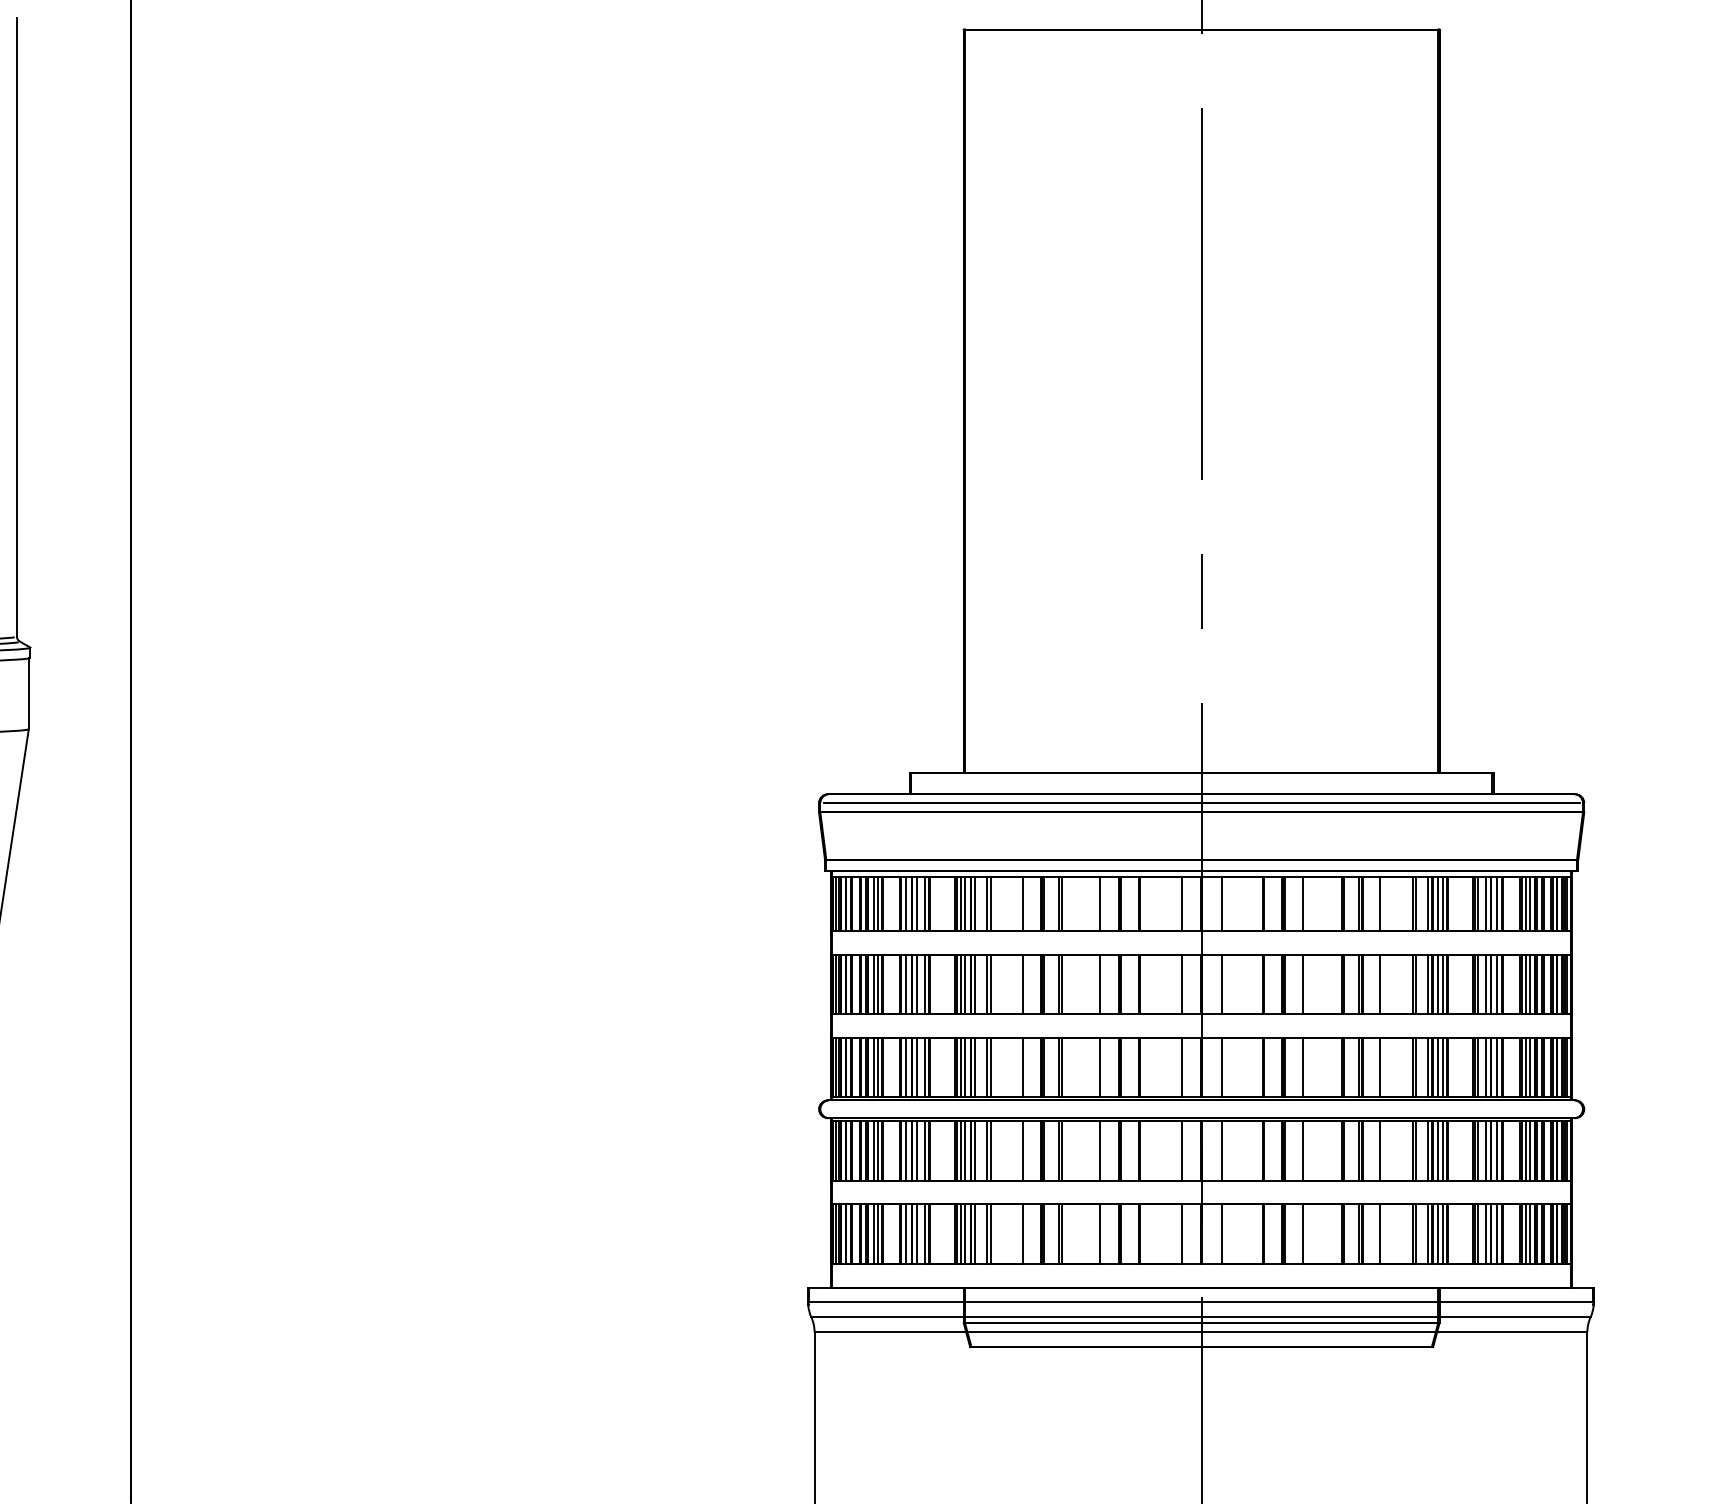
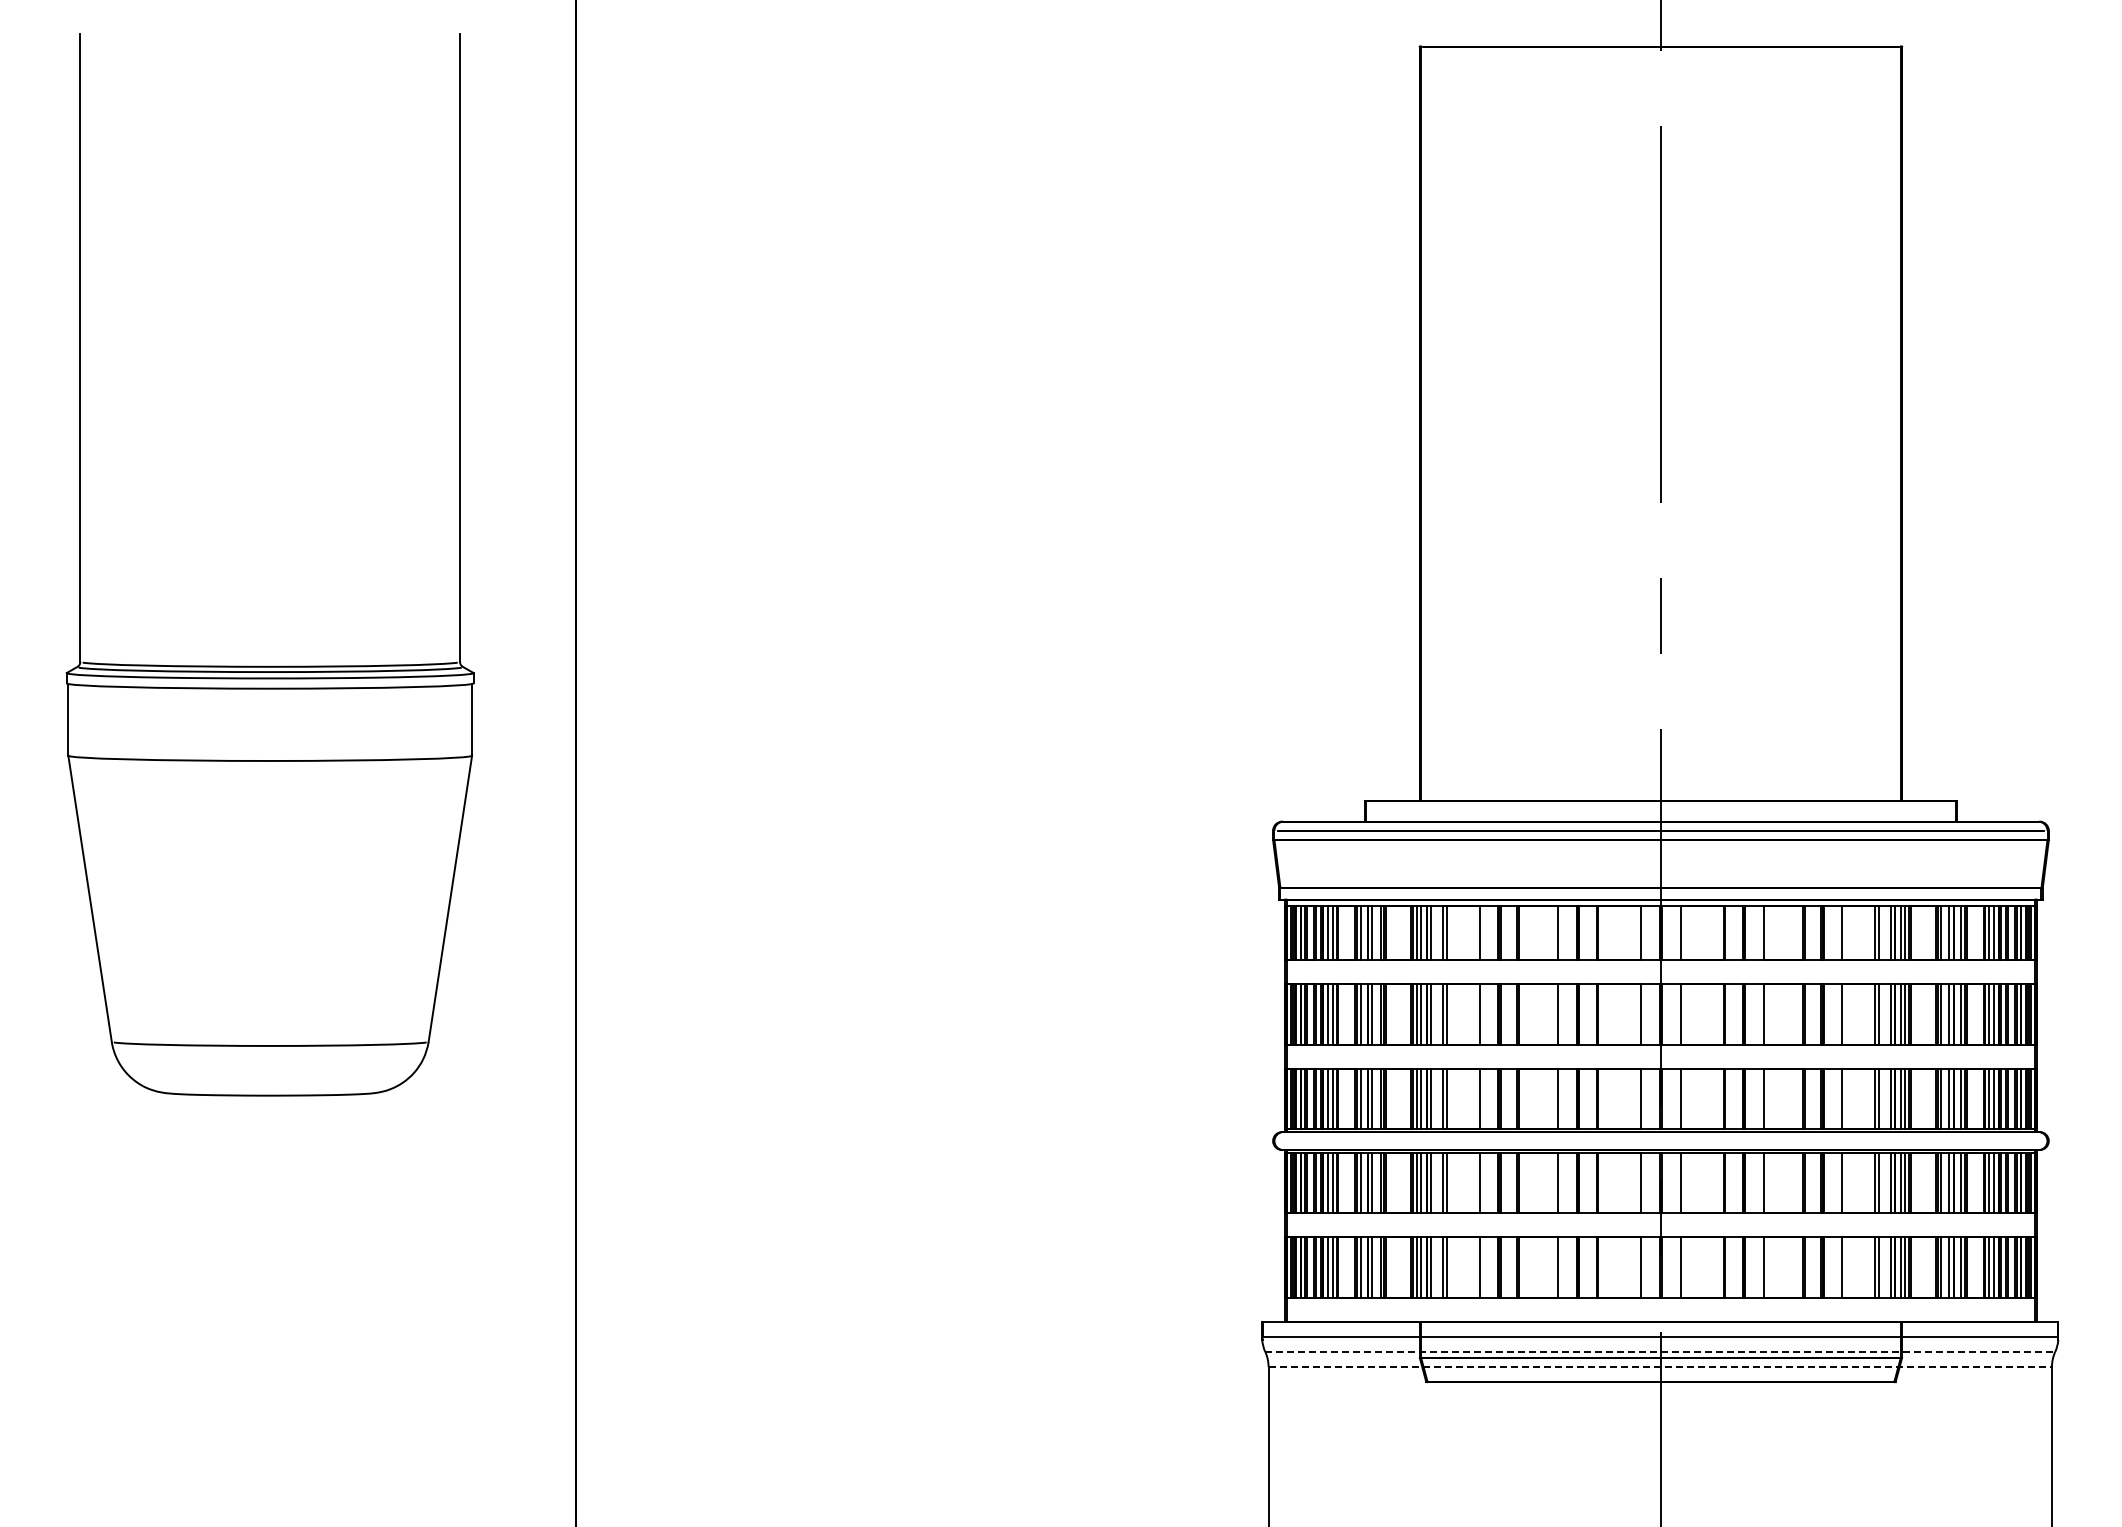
line: (1201, 1316) -> (1660, 1351), solid -> dashed
line: (1201, 1332) -> (1660, 1367), solid -> dashed

